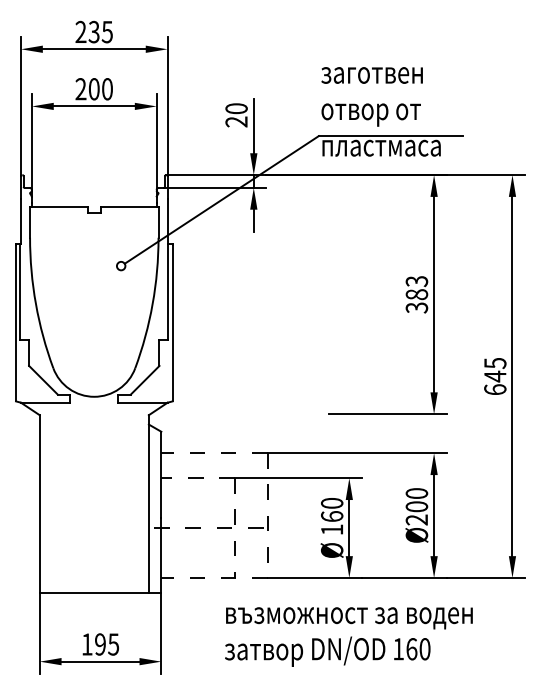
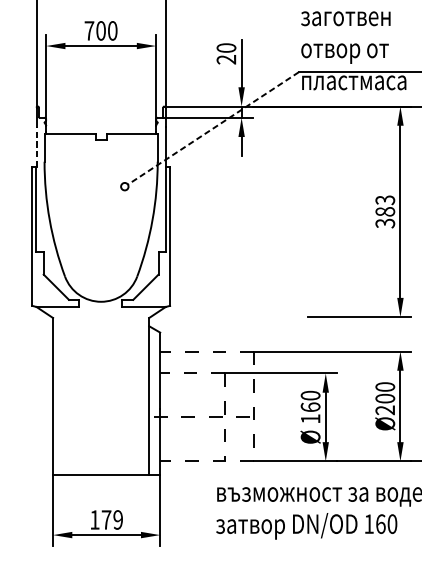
text: (80, 89) -> (88, 31), 200 -> 700
line: (221, 200) -> (213, 128), solid -> dashed
line: (21, 220) -> (37, 146), solid -> dashed
text: (107, 644) -> (112, 519), 195 -> 179

